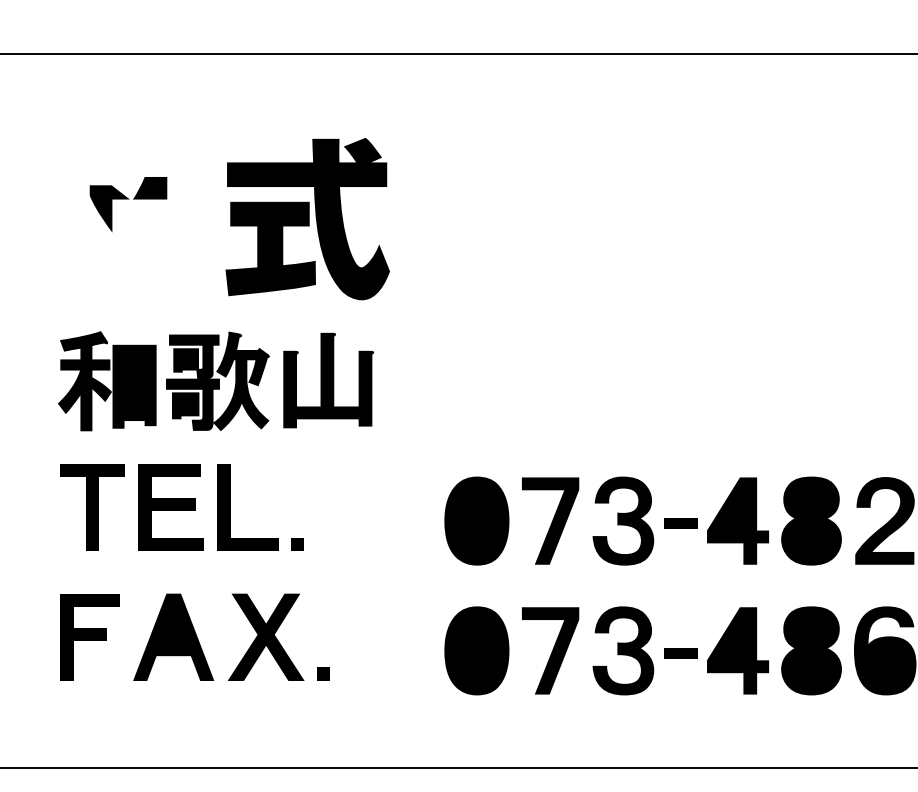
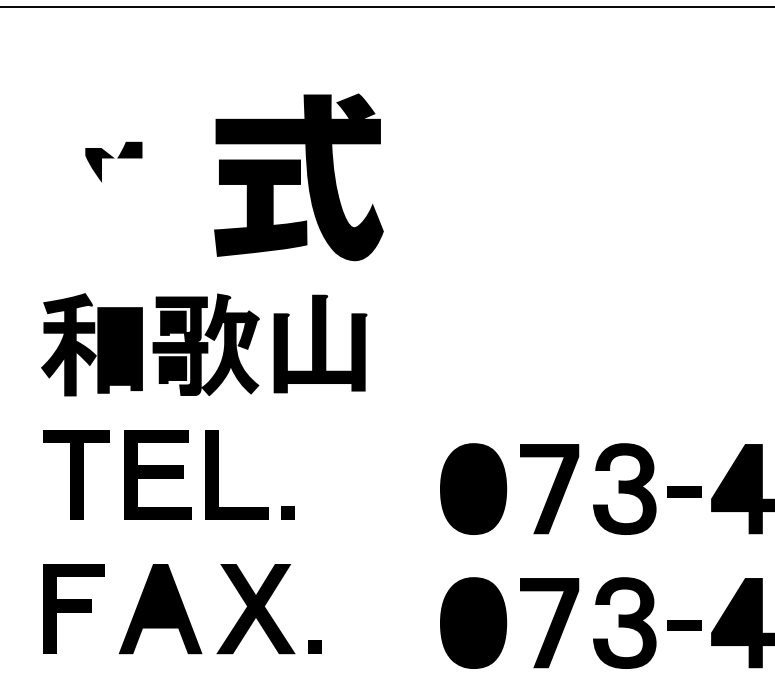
part: (128, 203) -> (113, 161), size x0.71

